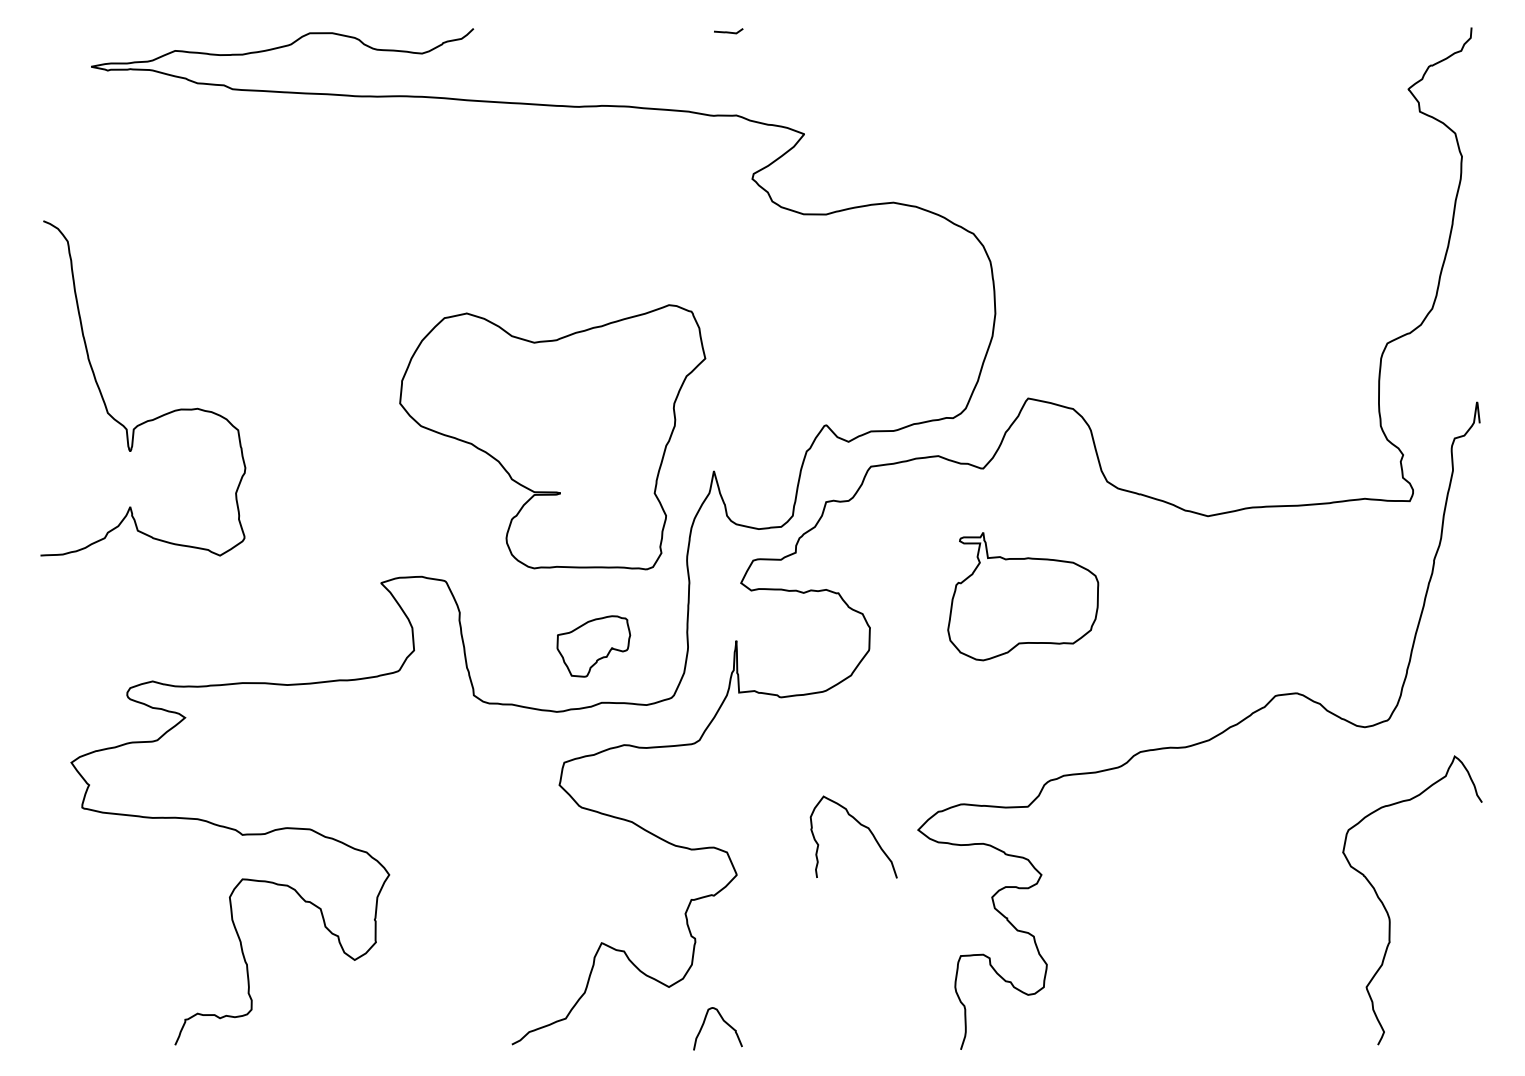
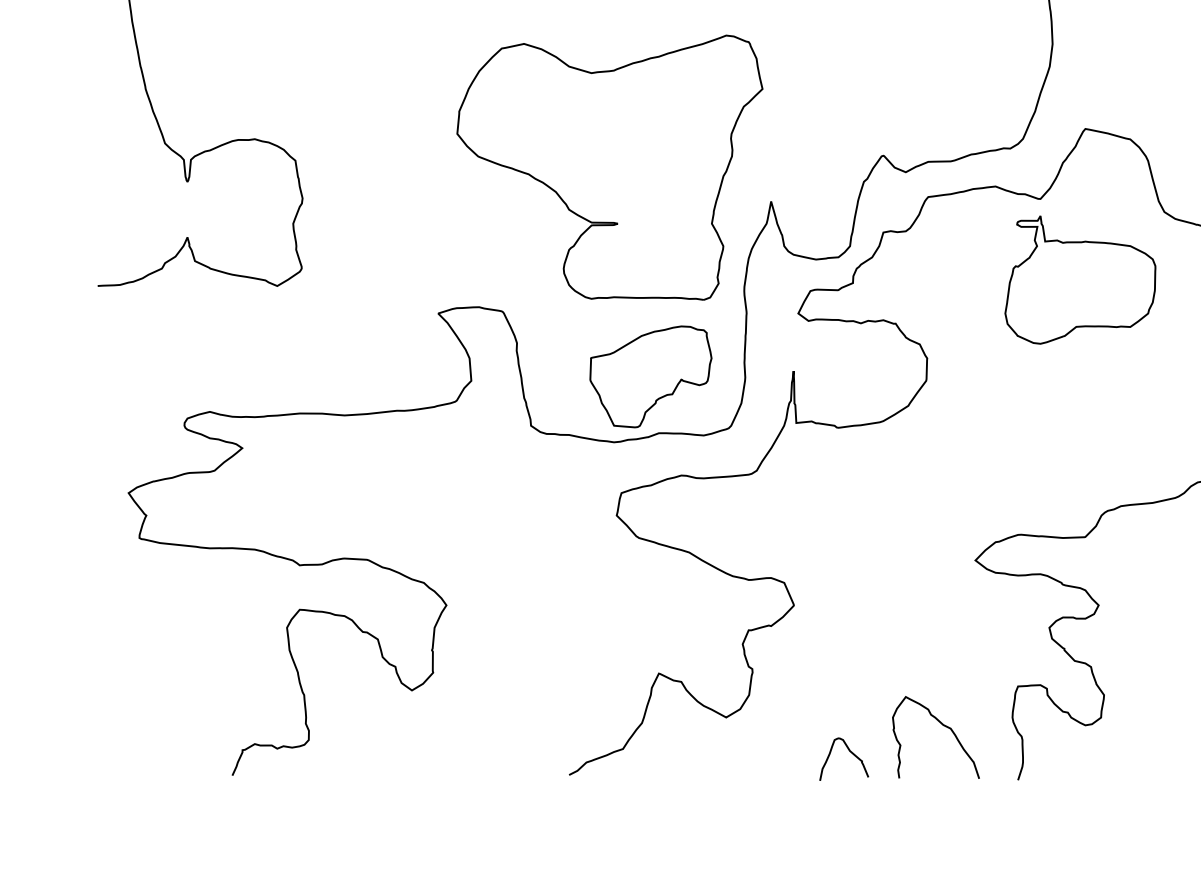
part: (1023, 596) -> (1080, 279), moved
part: (593, 646) -> (650, 376), size x1.67
curve: (860, 825) -> (942, 725), moved
curve: (723, 1021) -> (849, 751), moved

